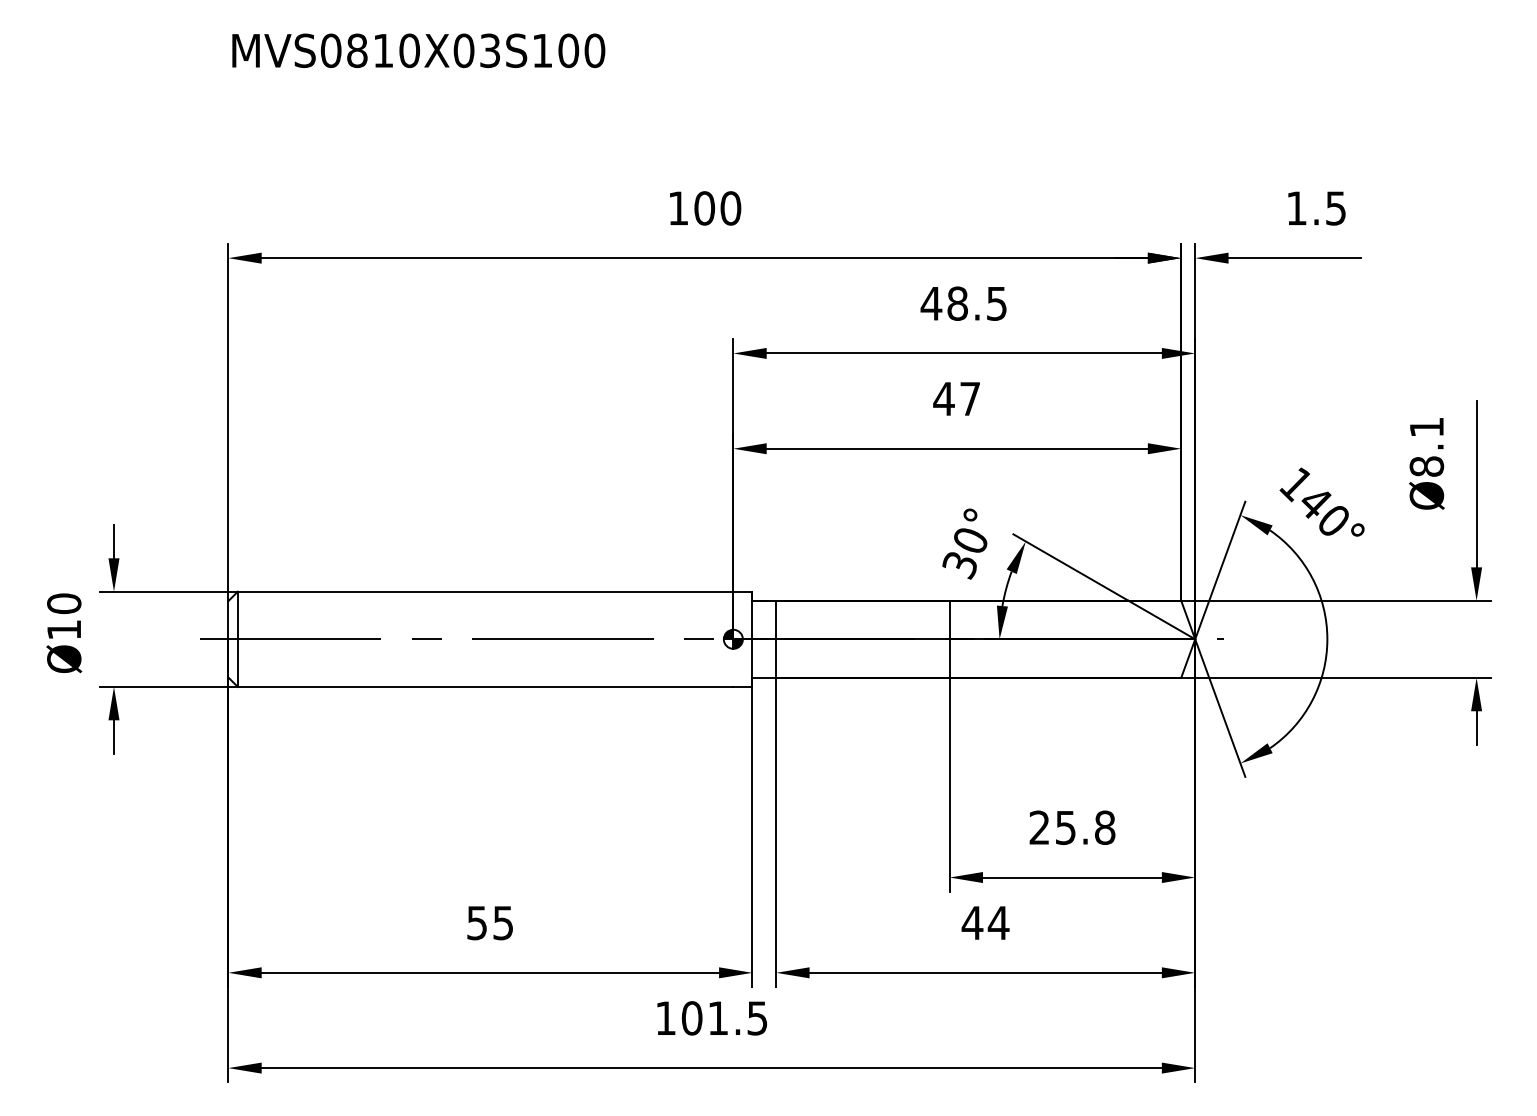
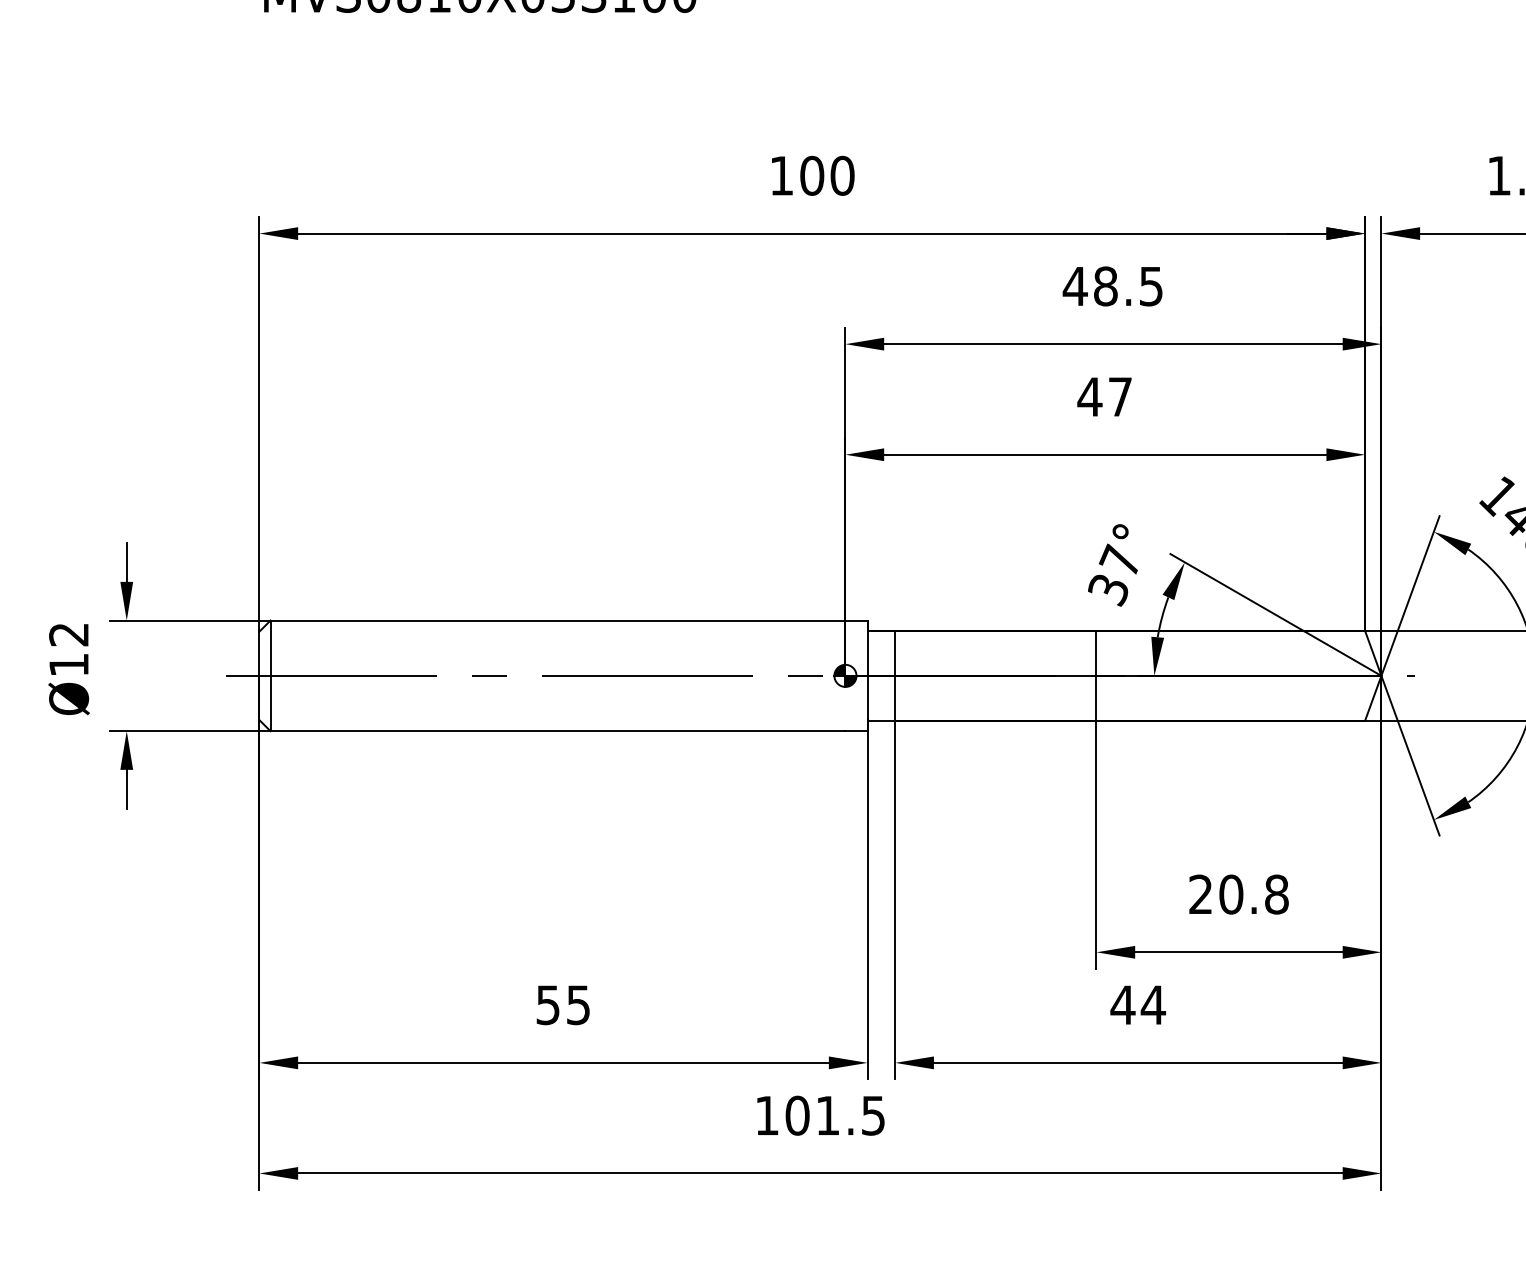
text: (969, 538) -> (1119, 558), 30° -> 37°
text: (64, 603) -> (69, 634), Ø10 -> Ø12
text: (1065, 827) -> (1230, 894), 25.8 -> 20.8

